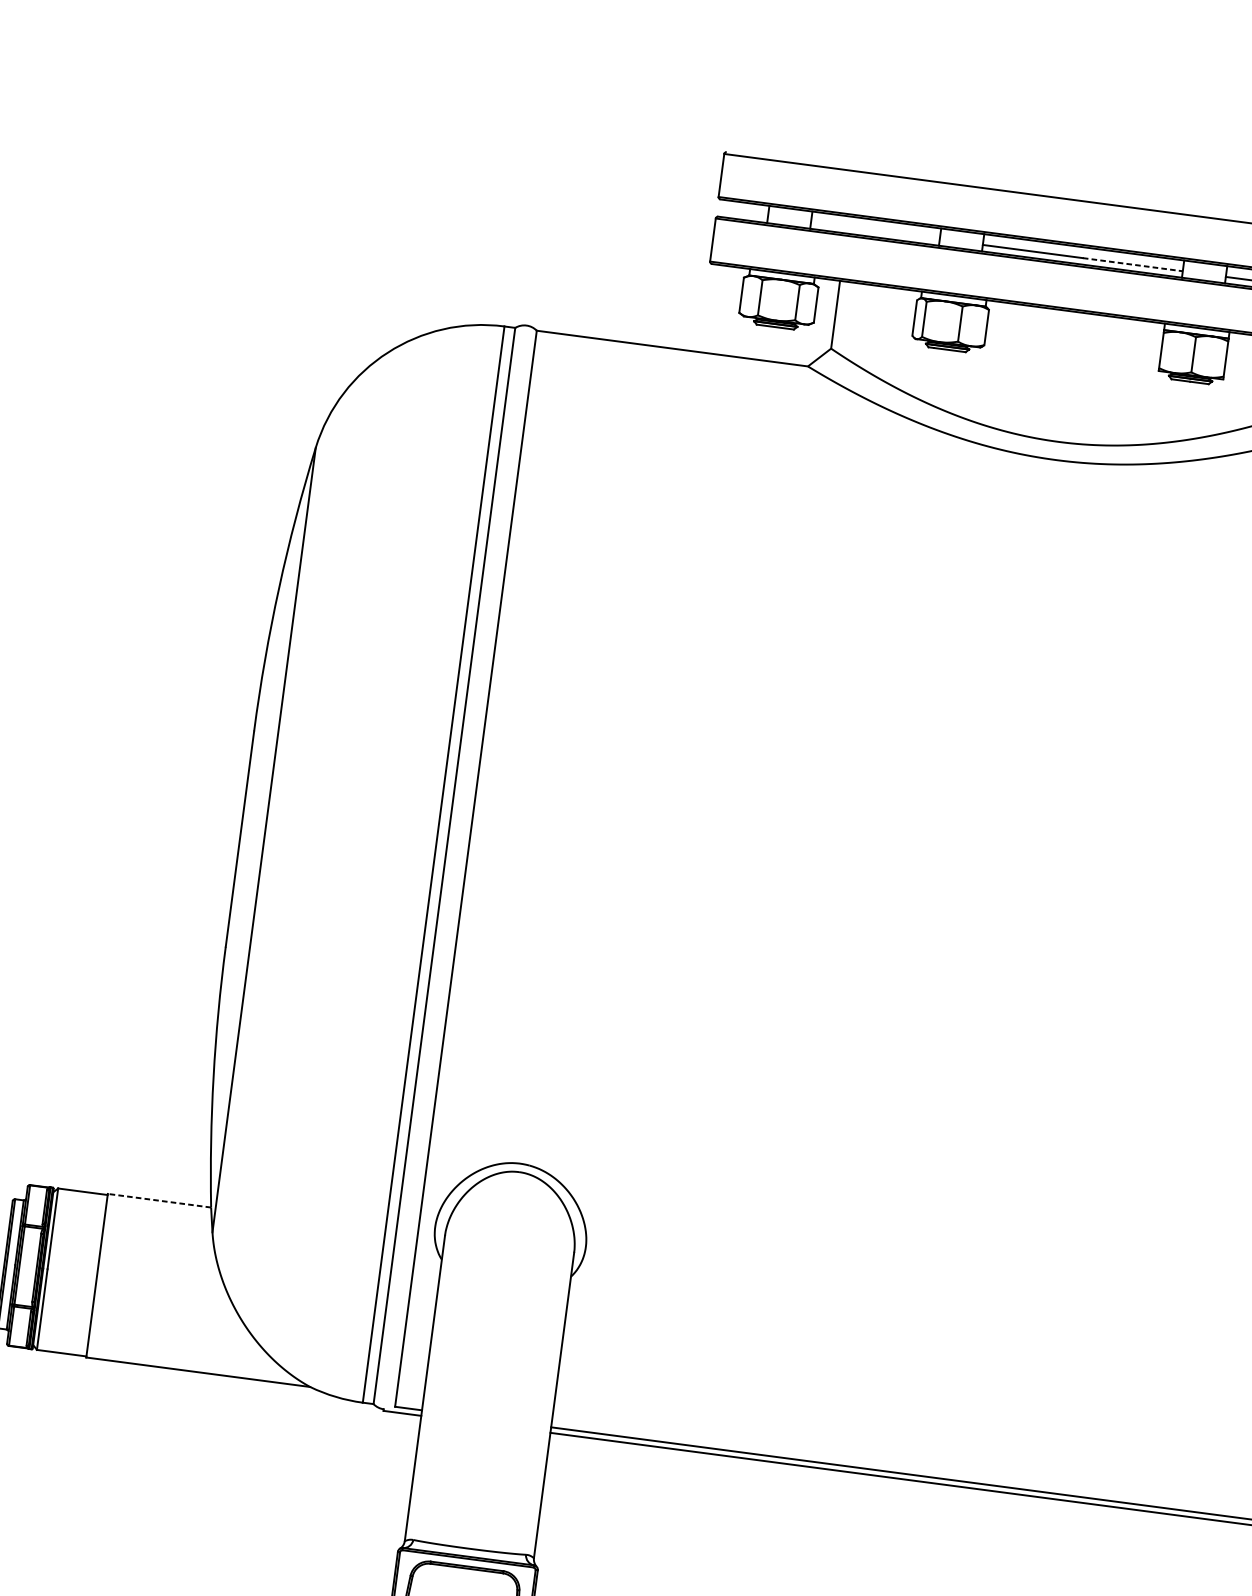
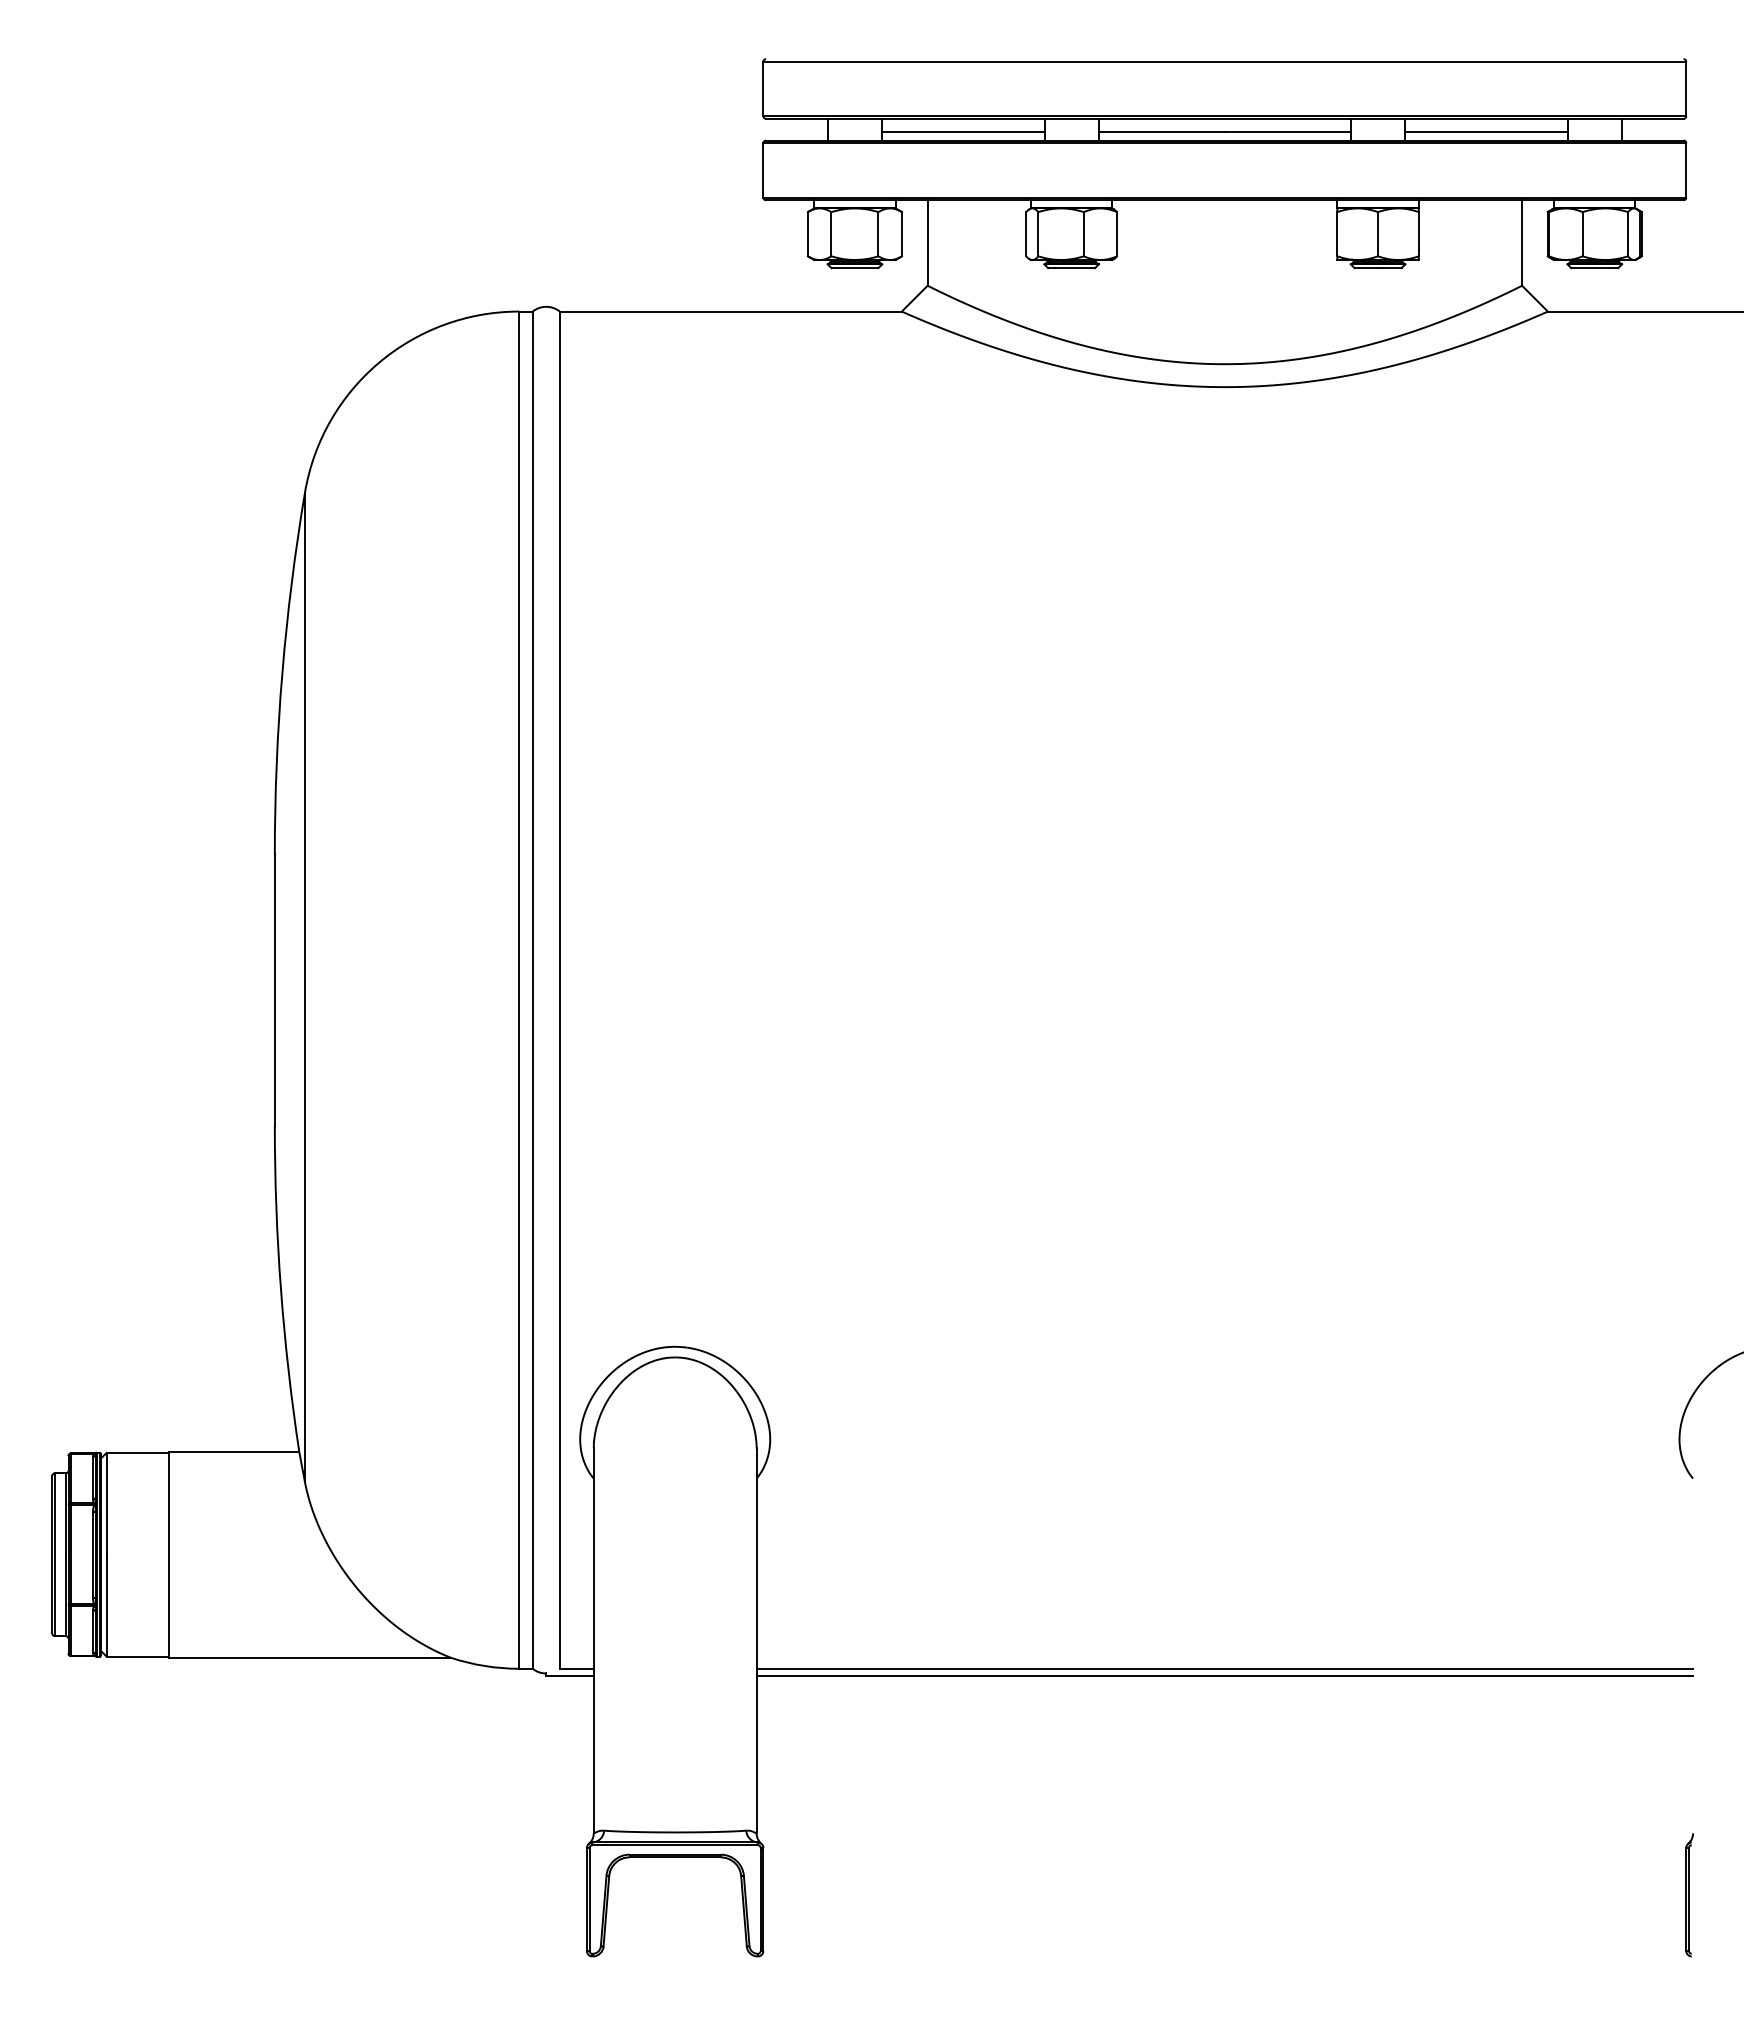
line: (875, 230) -> (963, 132), added
line: (1133, 264) -> (1288, 132), dashed -> solid
line: (159, 1200) -> (233, 1451), dashed -> solid

